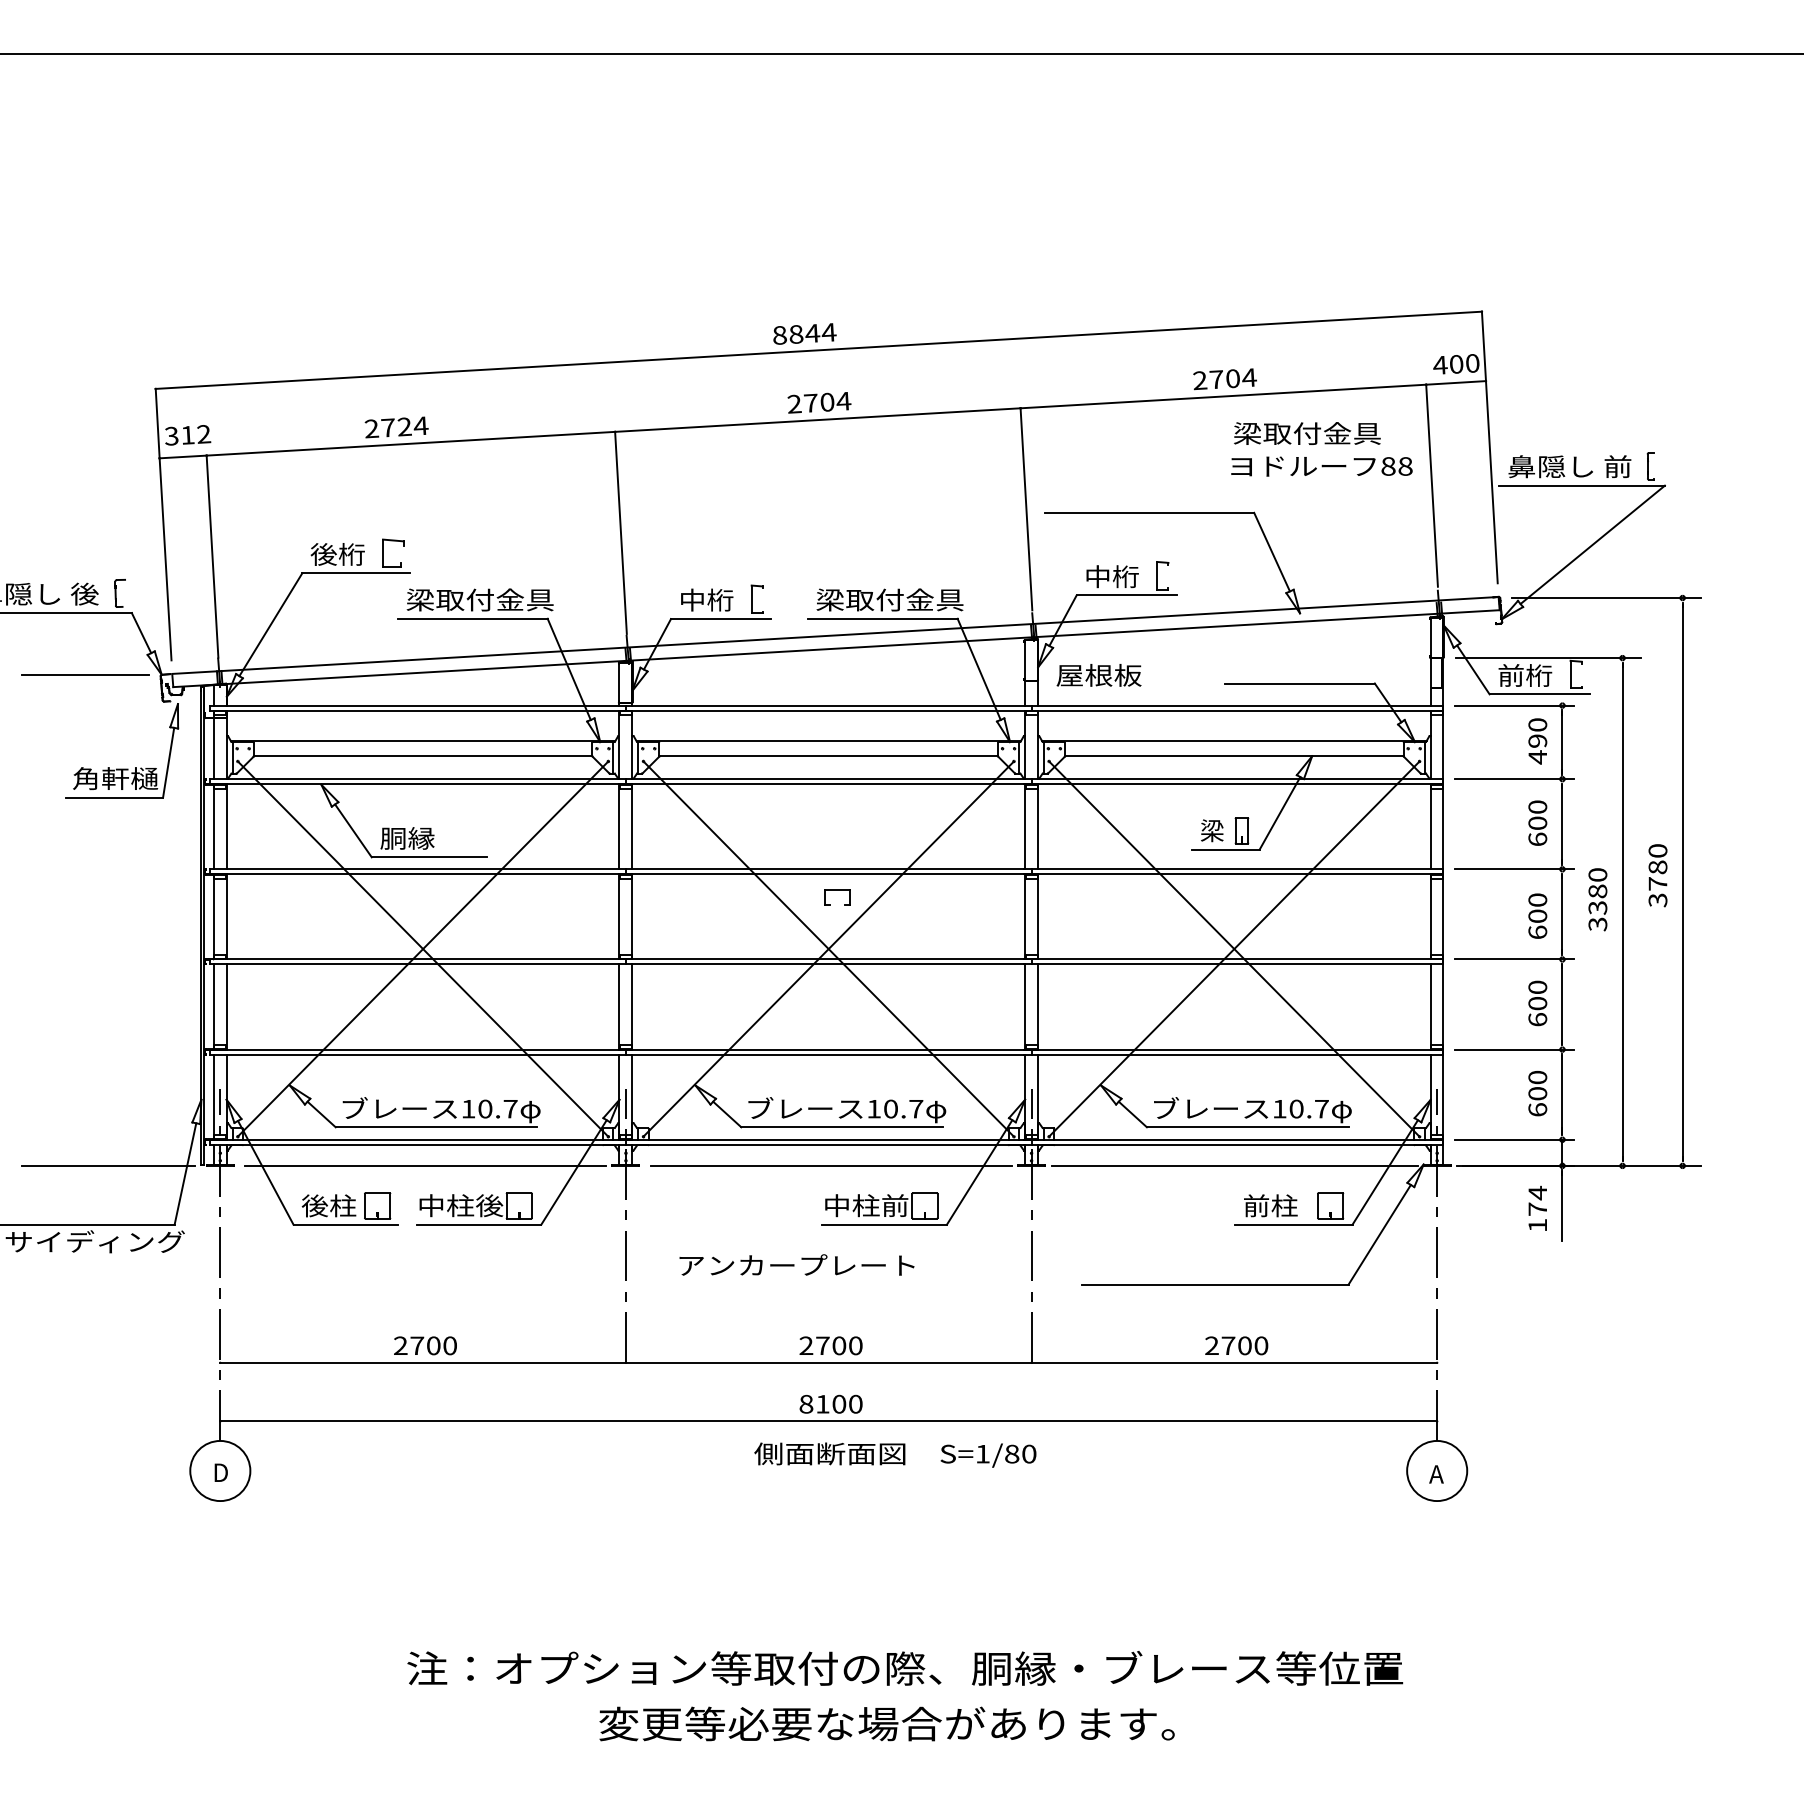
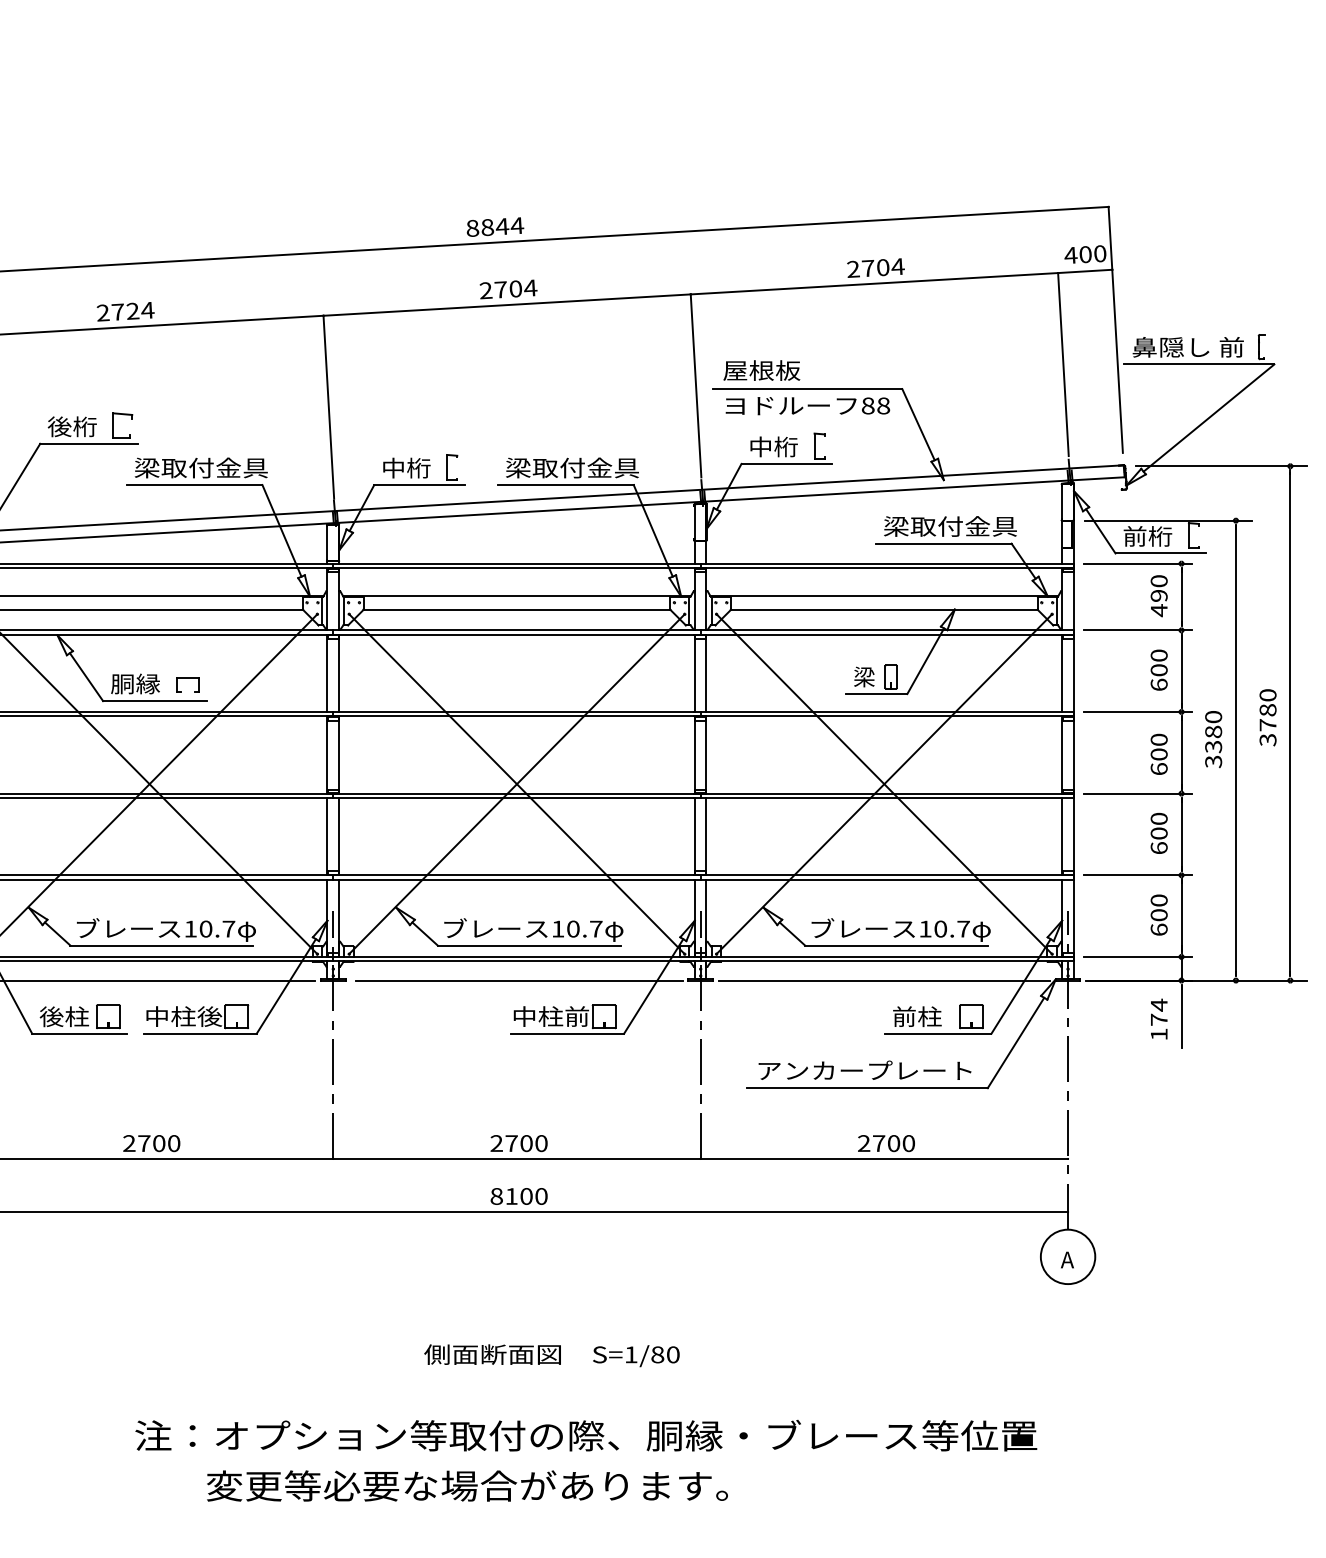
text: (1307, 433) -> (950, 526), moved
text: (1321, 466) -> (807, 405), moved
text: (1098, 675) -> (761, 370), moved
part: (837, 890) -> (188, 678), moved
text: (796, 1264) -> (864, 1069), moved
text: (895, 1454) -> (552, 1355), moved
text: (886, 1723) -> (466, 1485), moved

